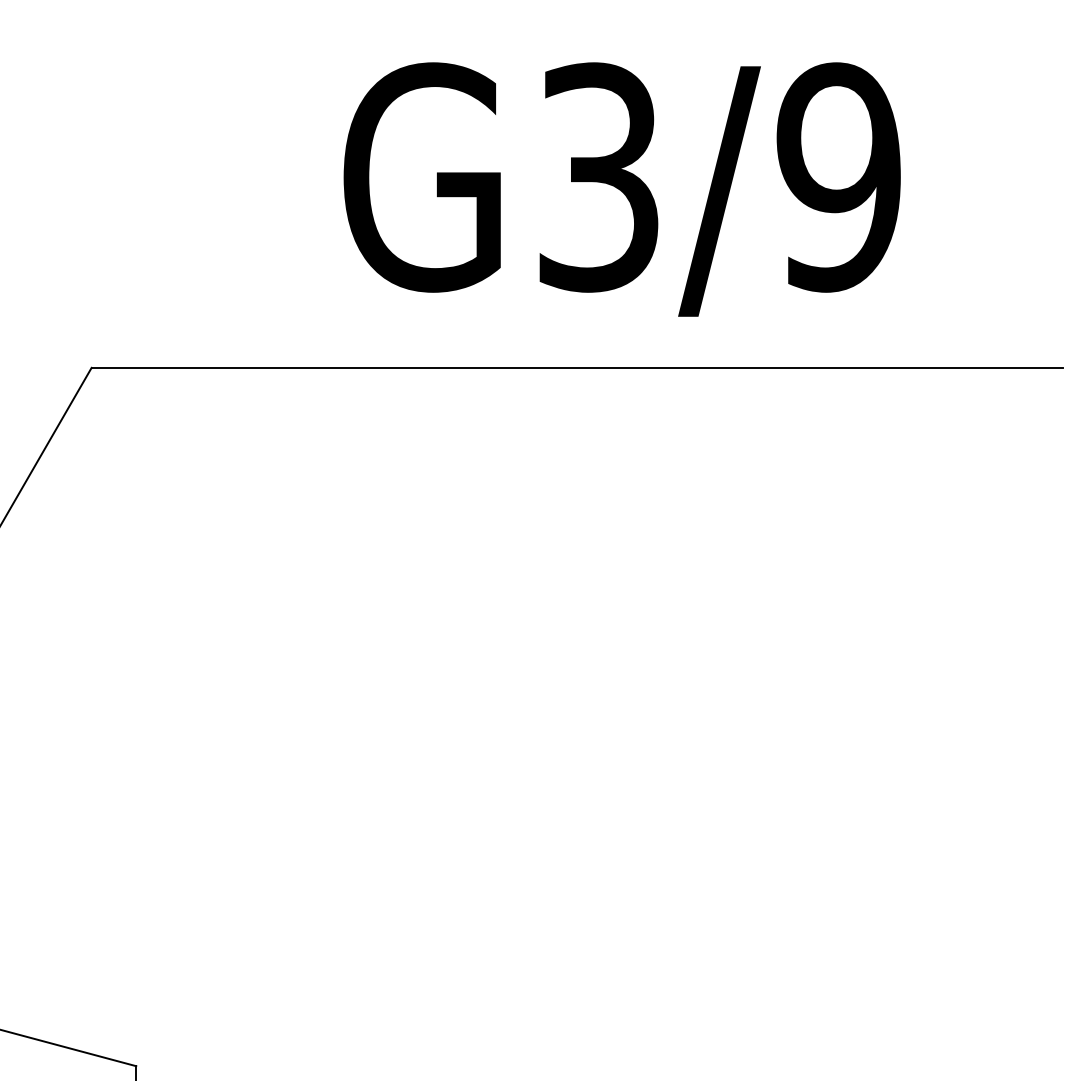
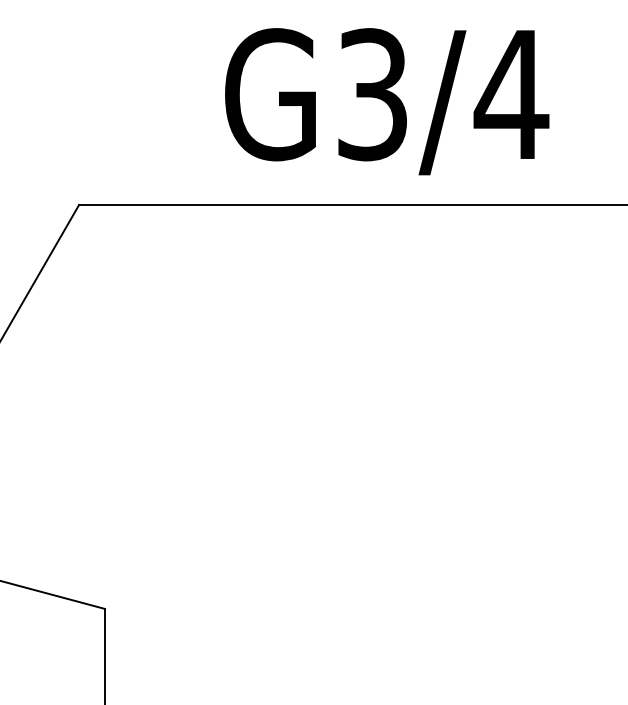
text: (838, 177) -> (511, 94), G3/9 -> G3/4

